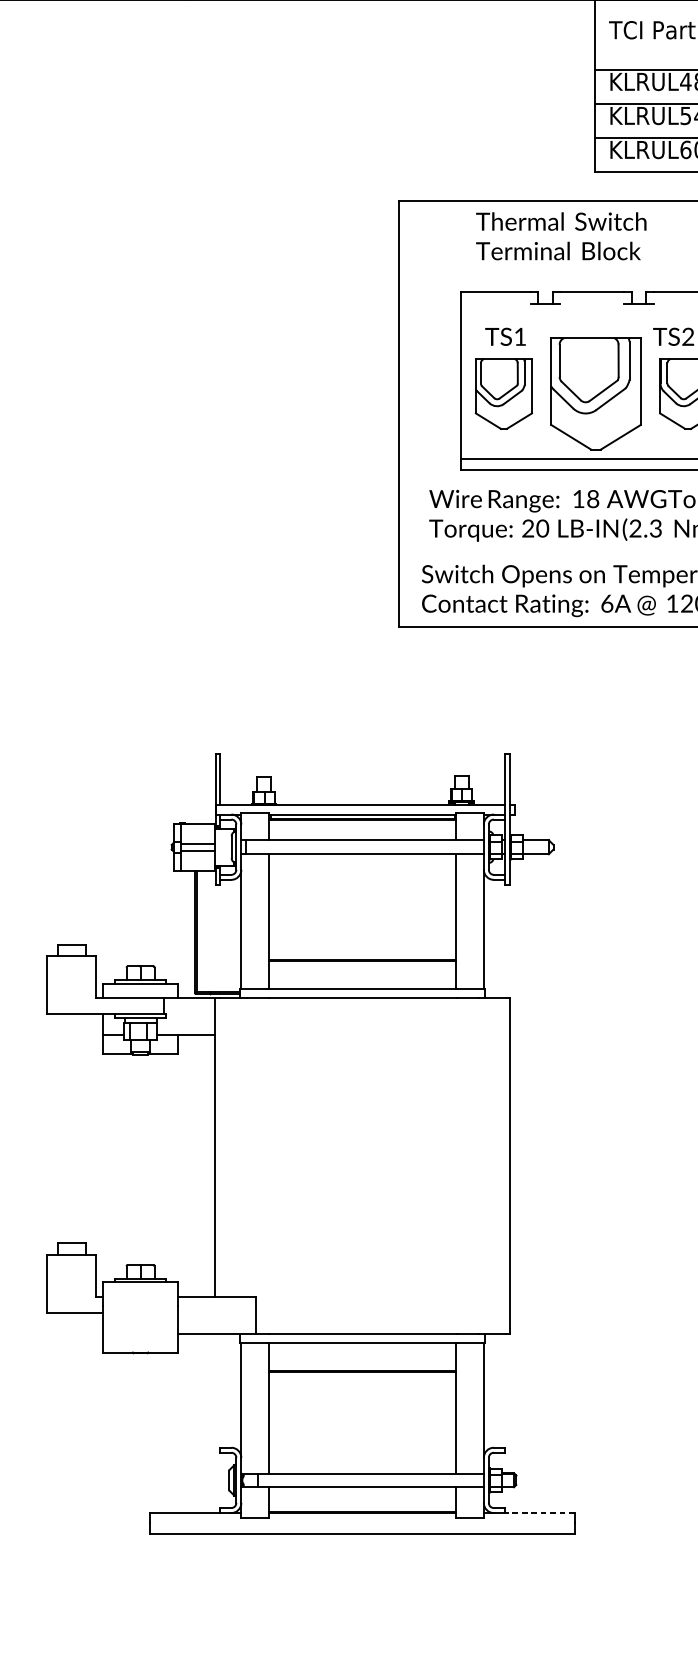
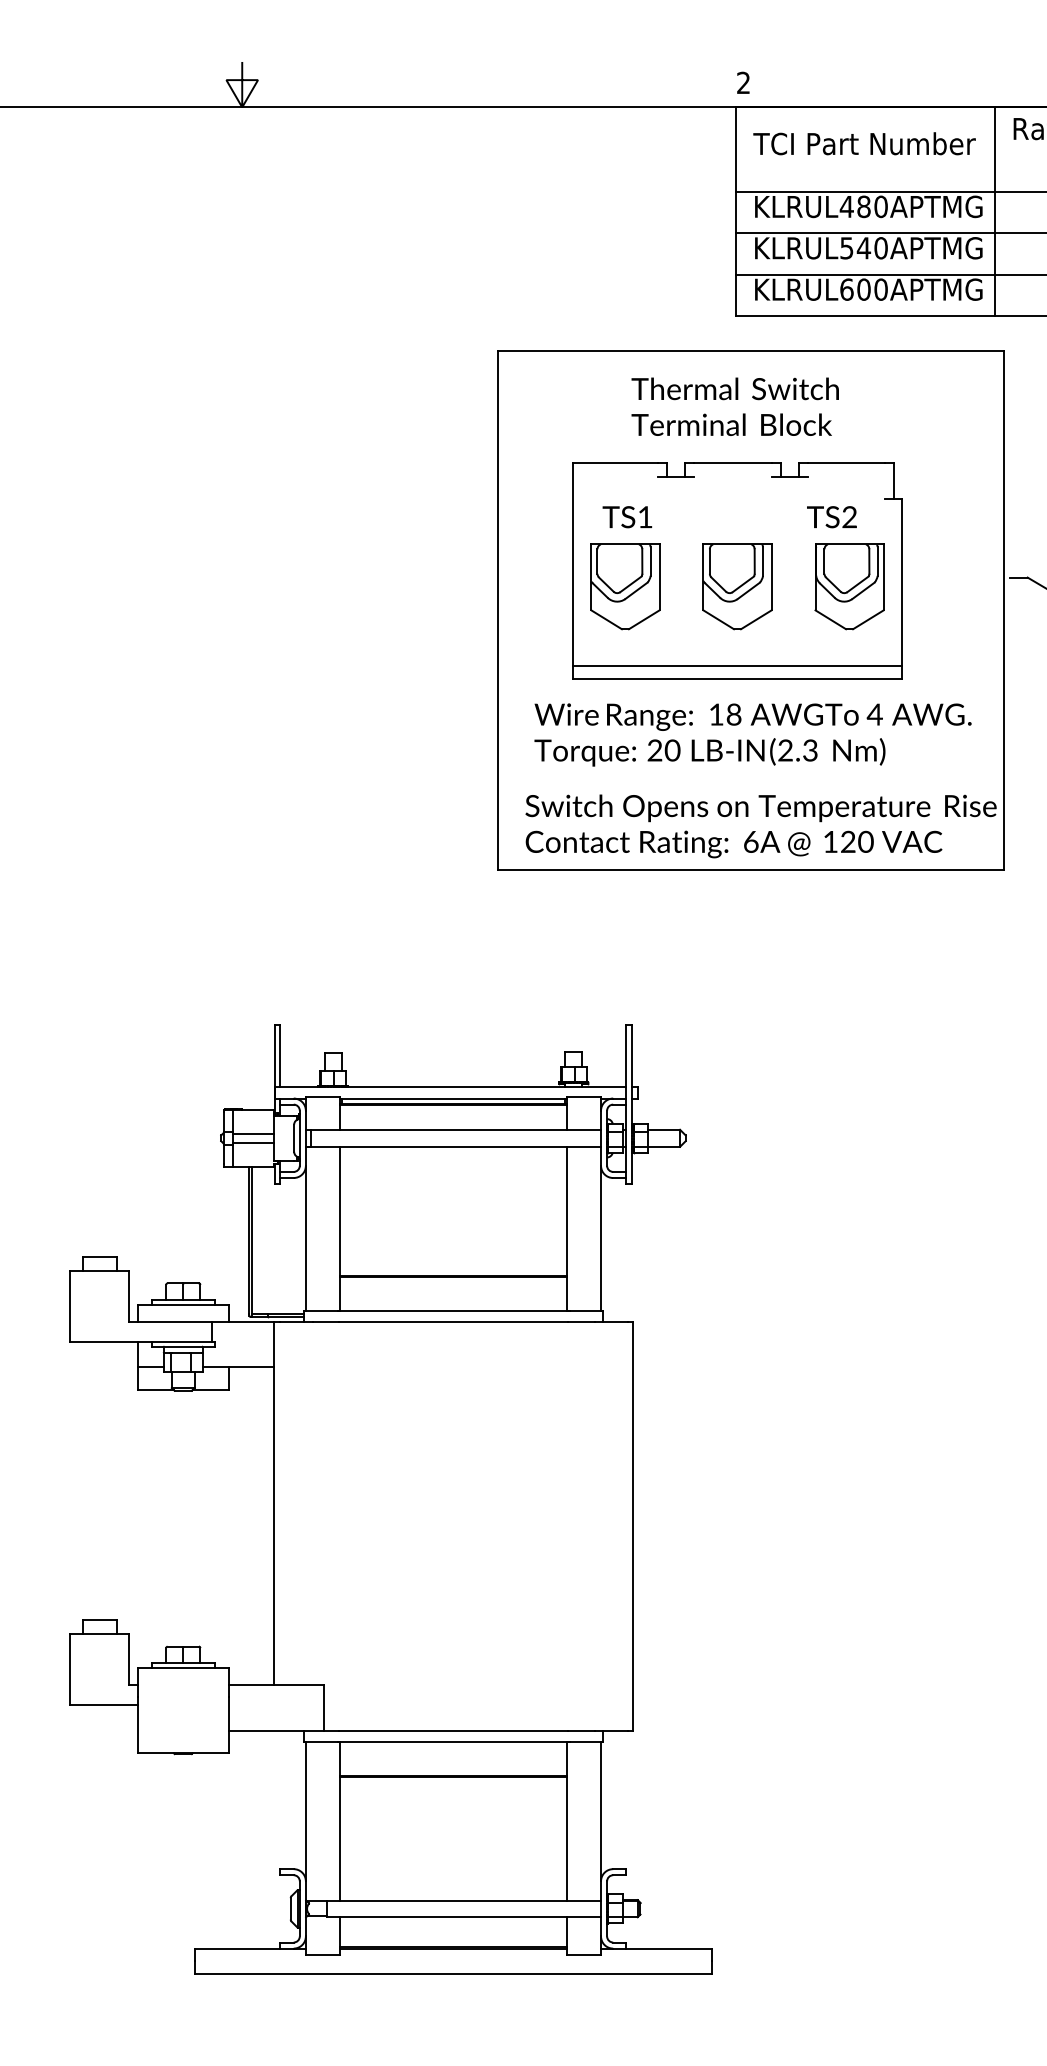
text: (560, 236) -> (734, 406), moved
part: (596, 393) -> (737, 586), size x0.62
line: (540, 1512) -> (669, 1948), dashed -> solid

